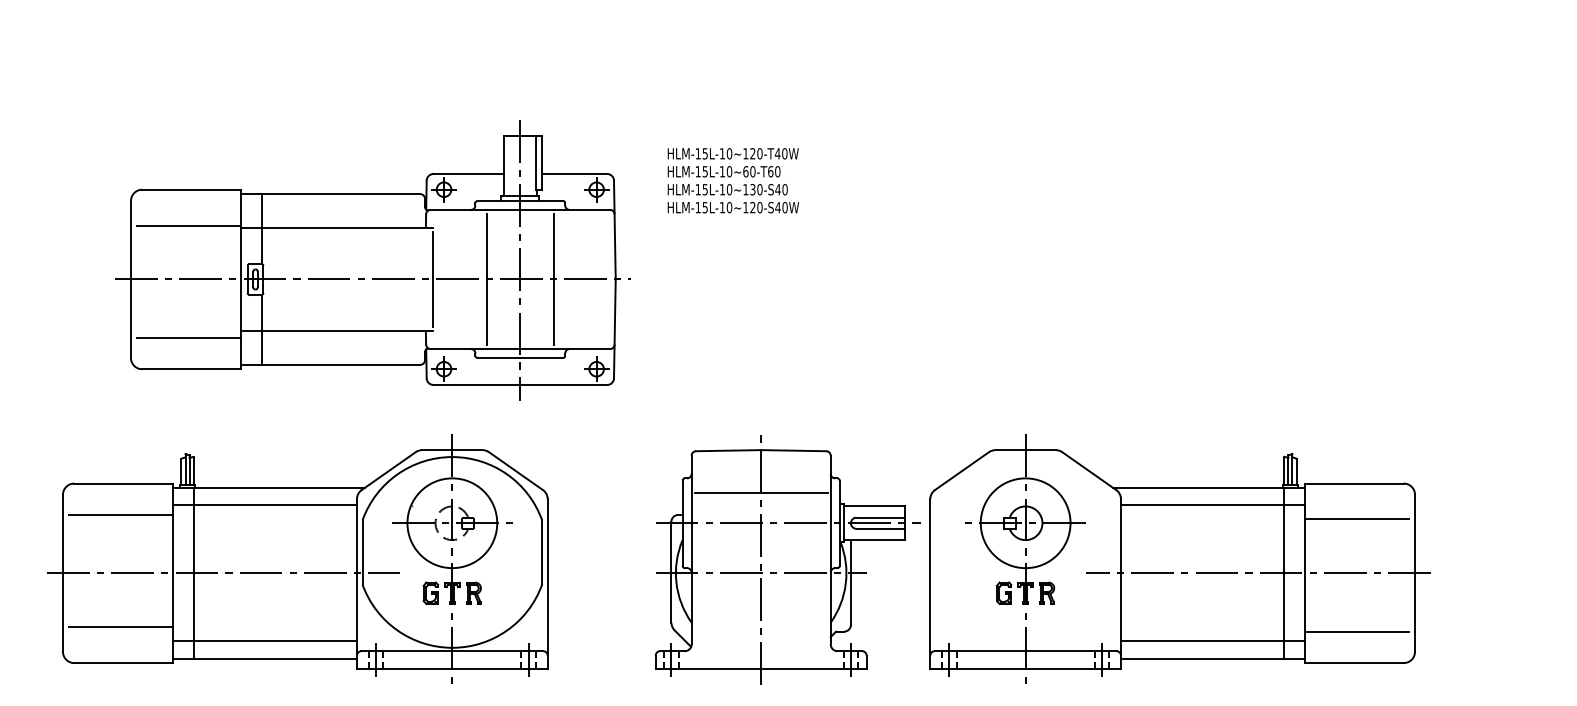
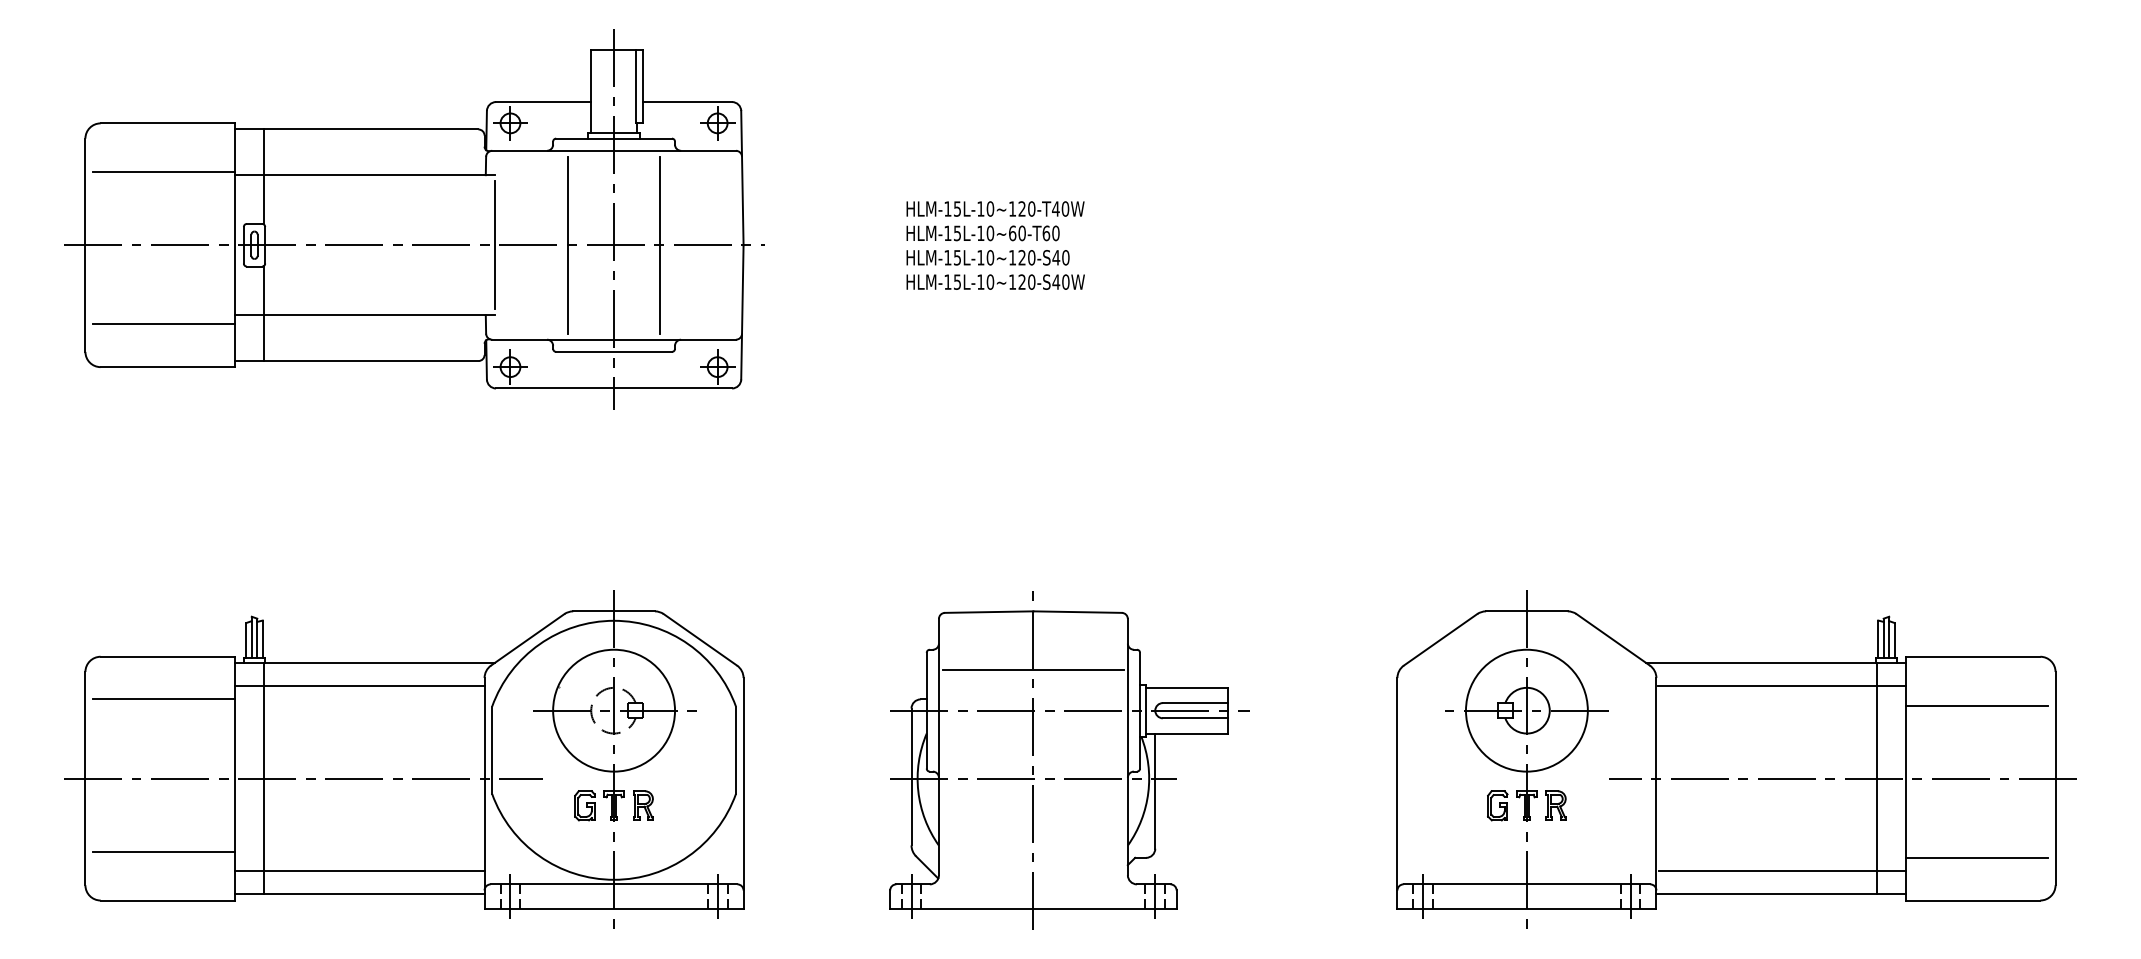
text: (752, 189) -> (1021, 257), HLM-15L-10~130-S40 -> HLM-15L-10~120-S40
part: (372, 260) -> (413, 219), moved
part: (1179, 558) -> (1735, 758), moved

